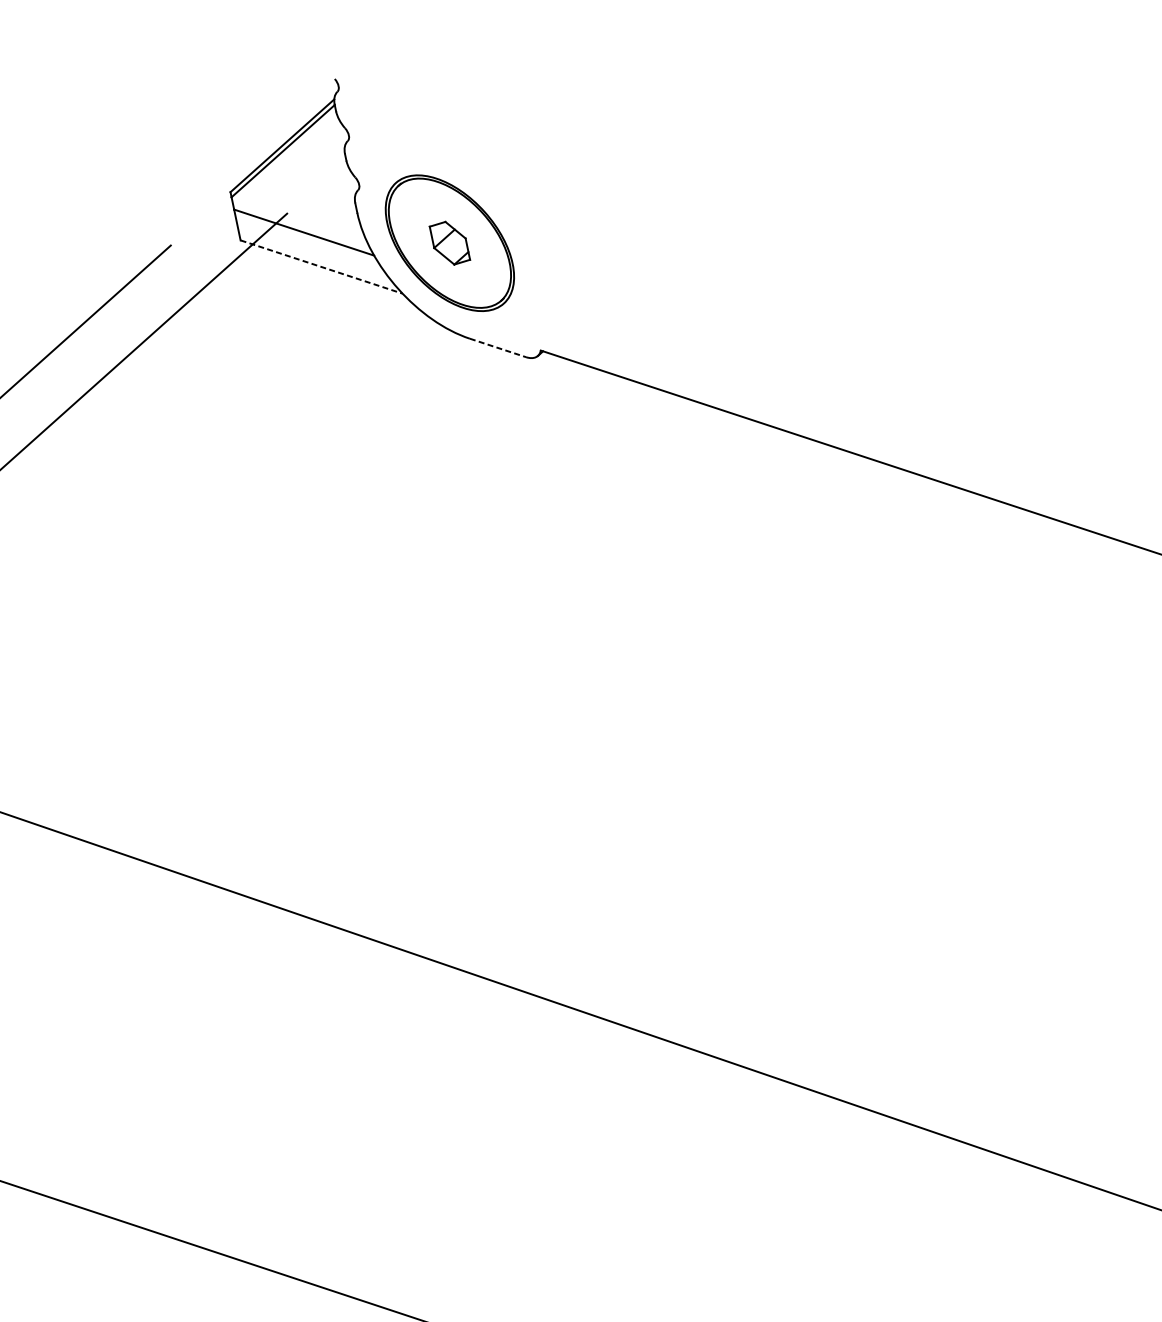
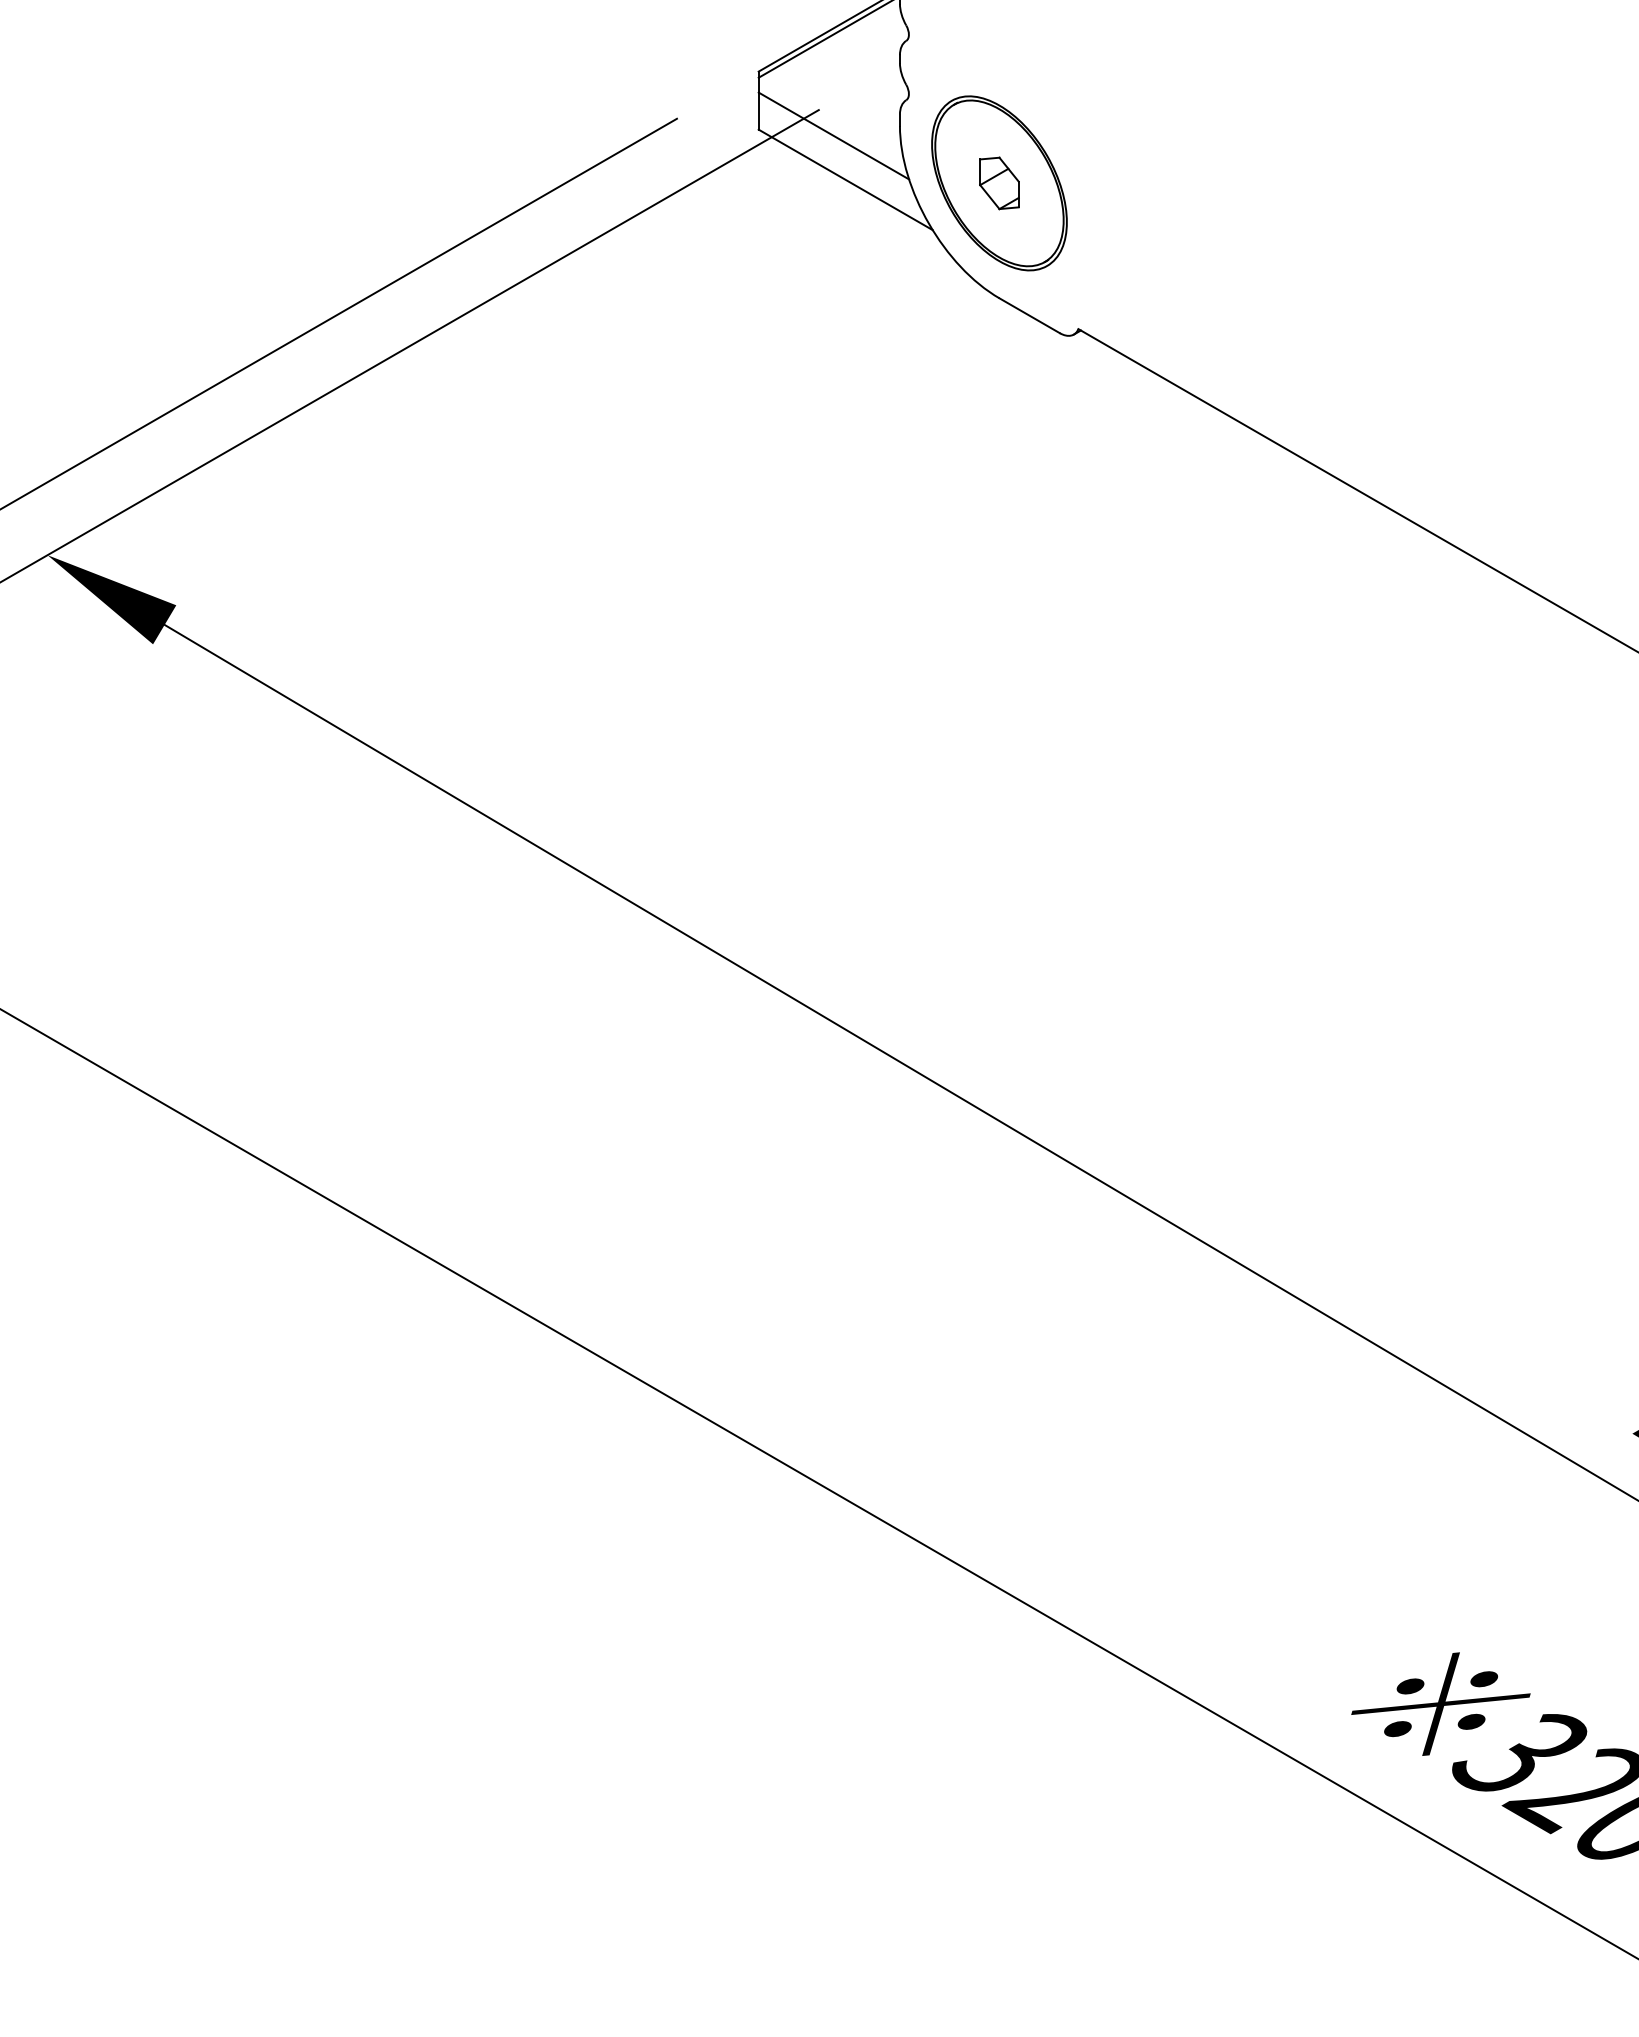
line: (322, 267) -> (846, 180), dashed -> solid
line: (497, 347) -> (1029, 315), dashed -> solid

